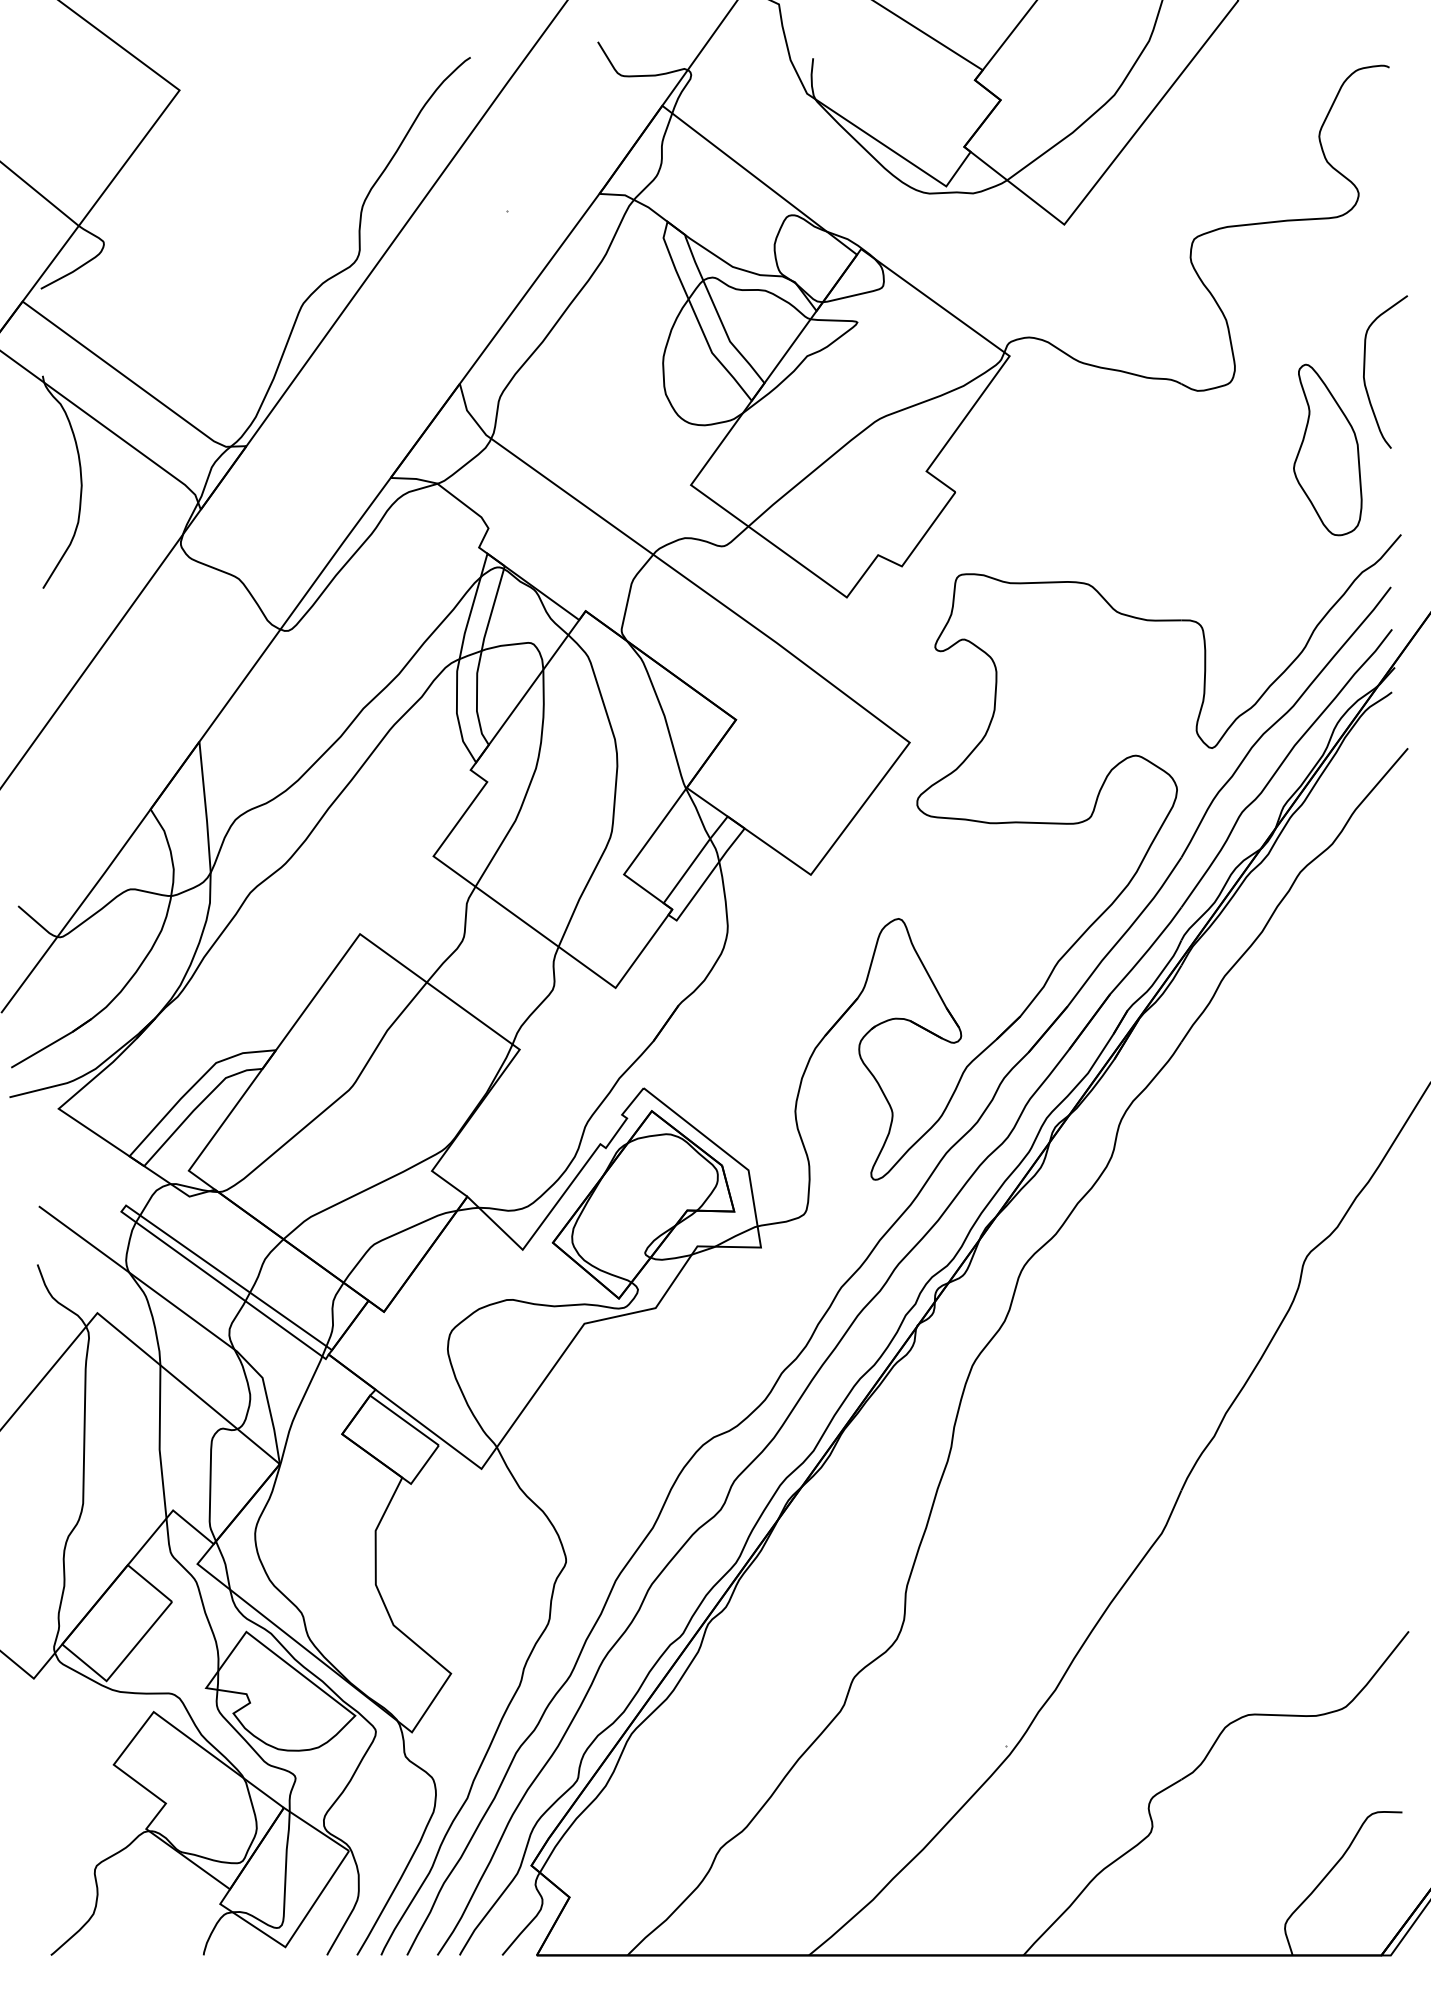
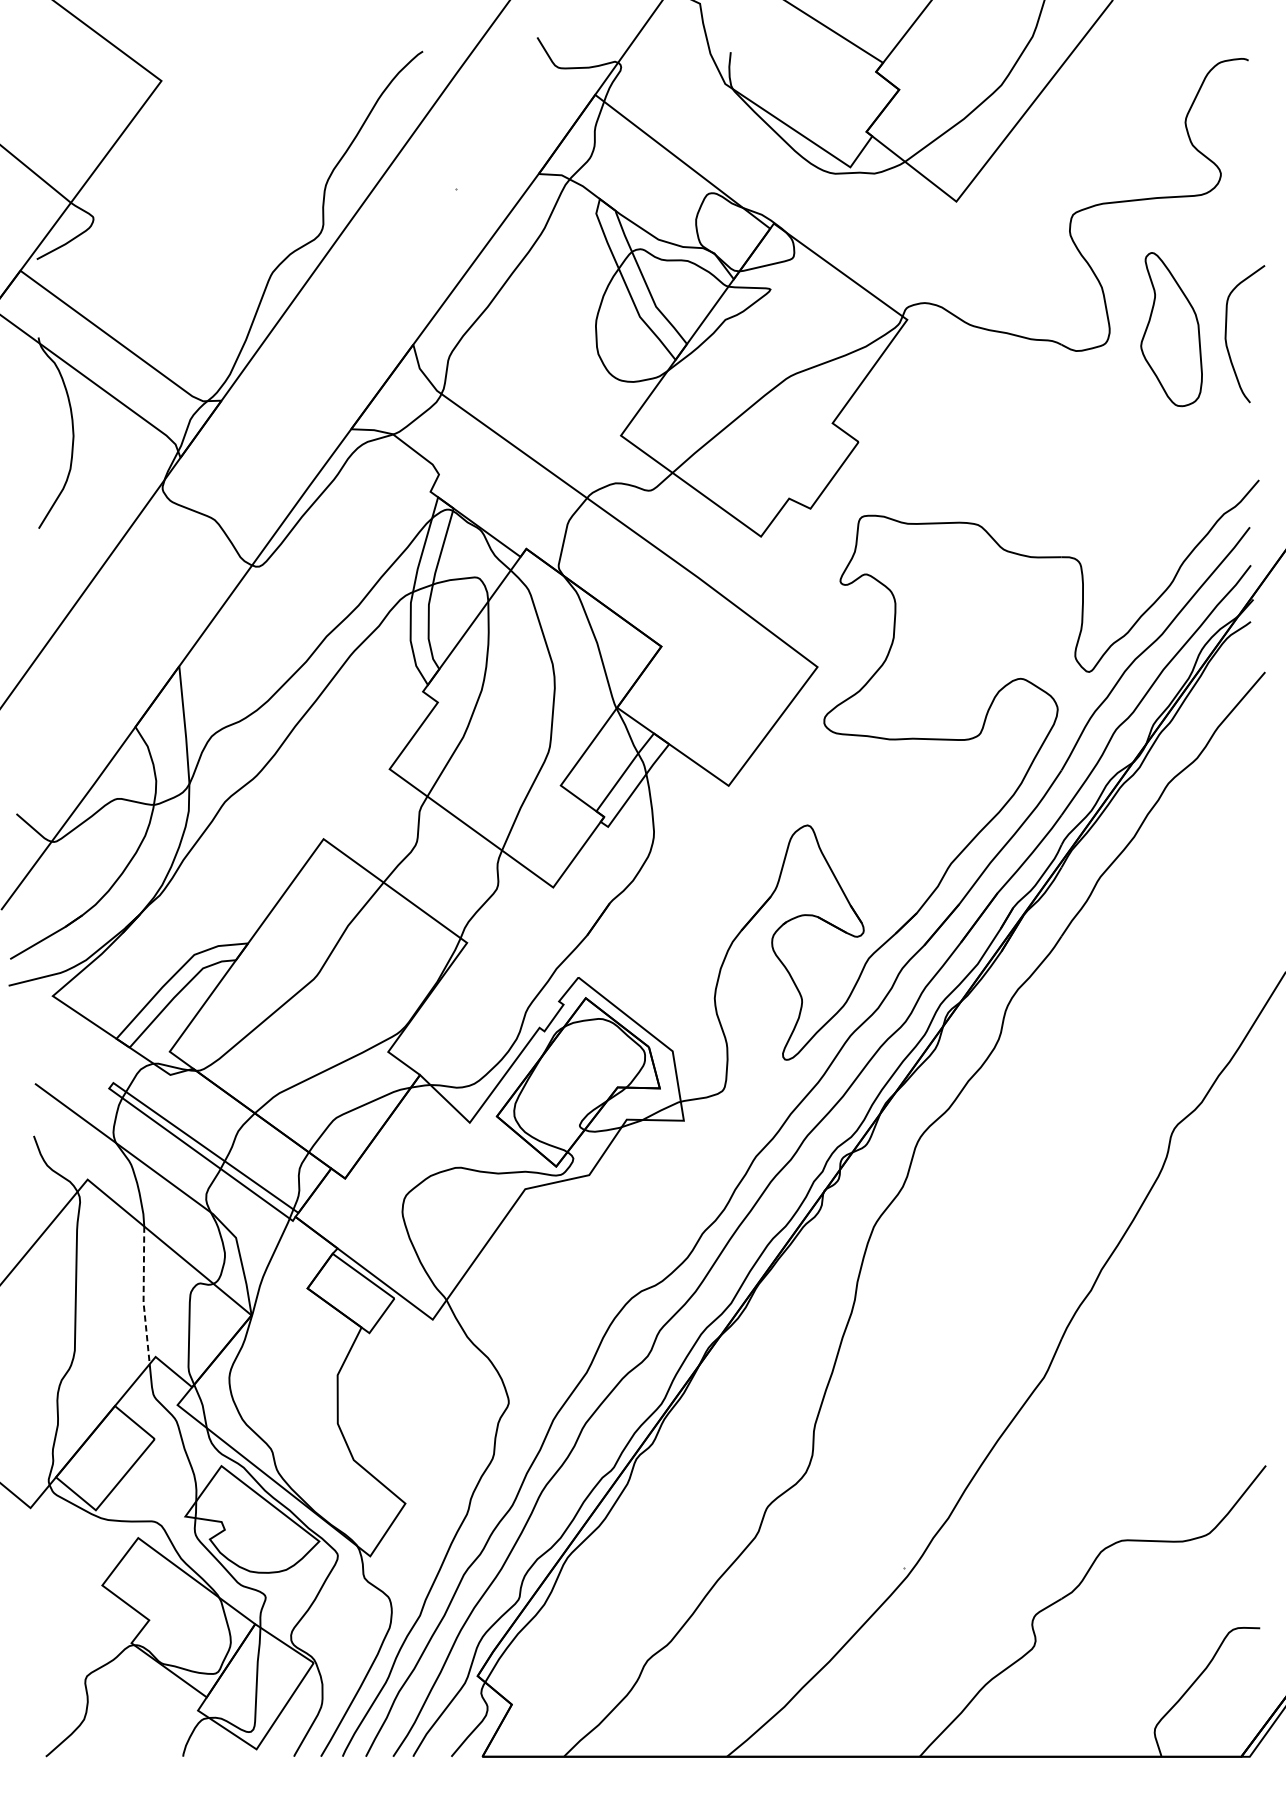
part: (1327, 449) -> (1171, 329), moved
line: (159, 1442) -> (143, 1295), solid -> dashed

